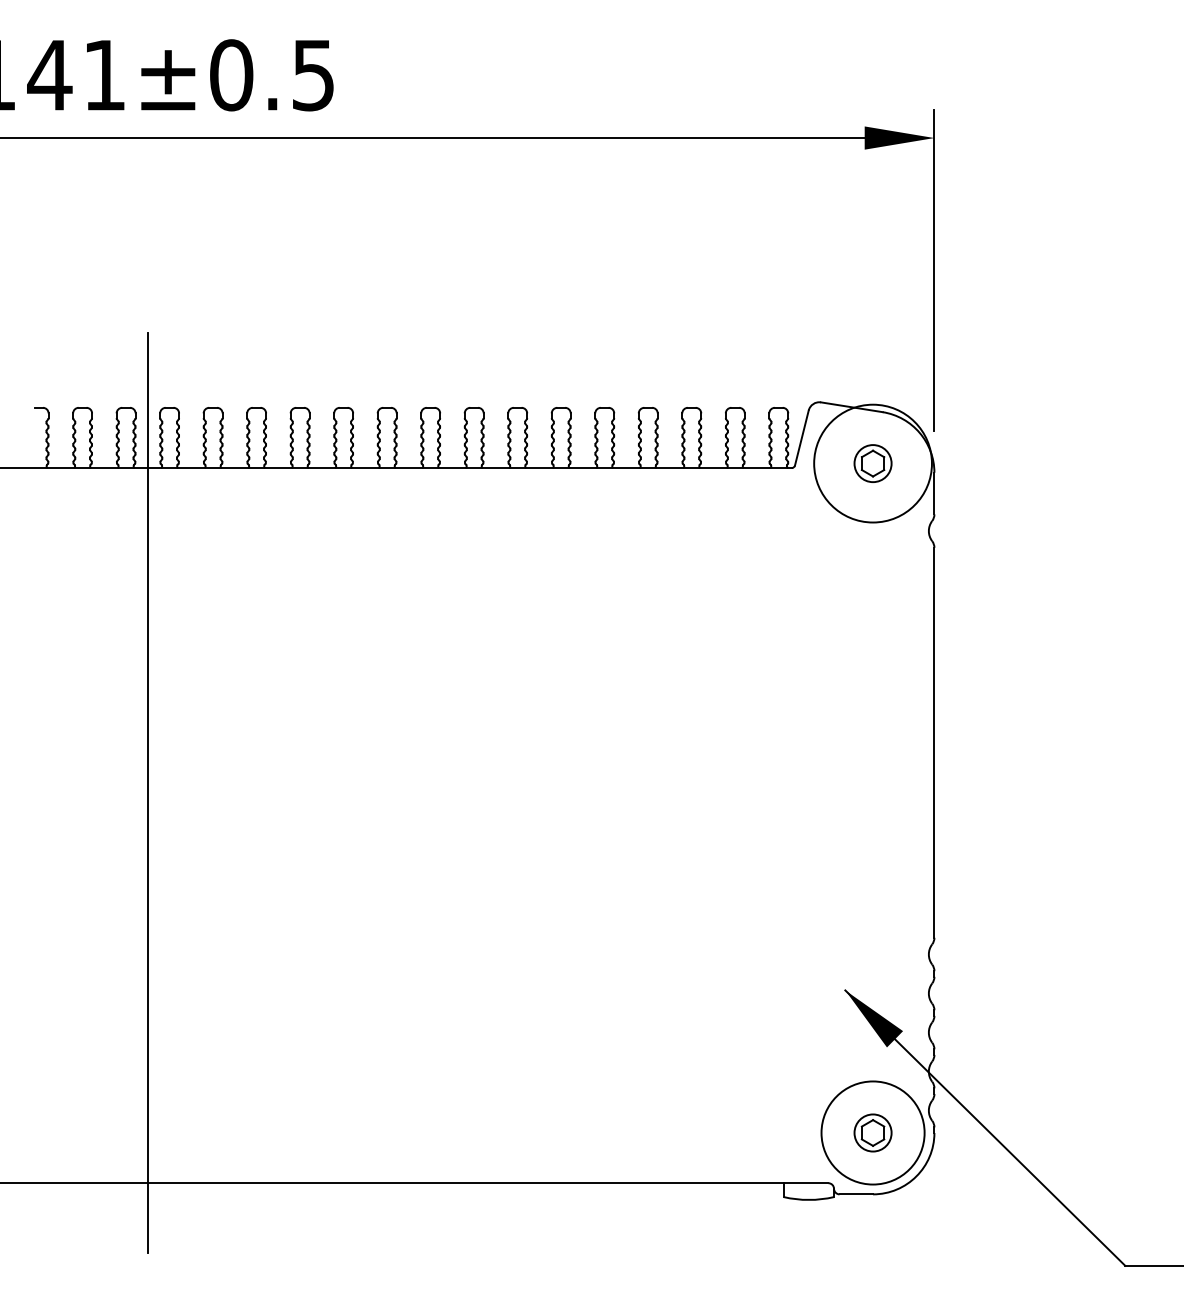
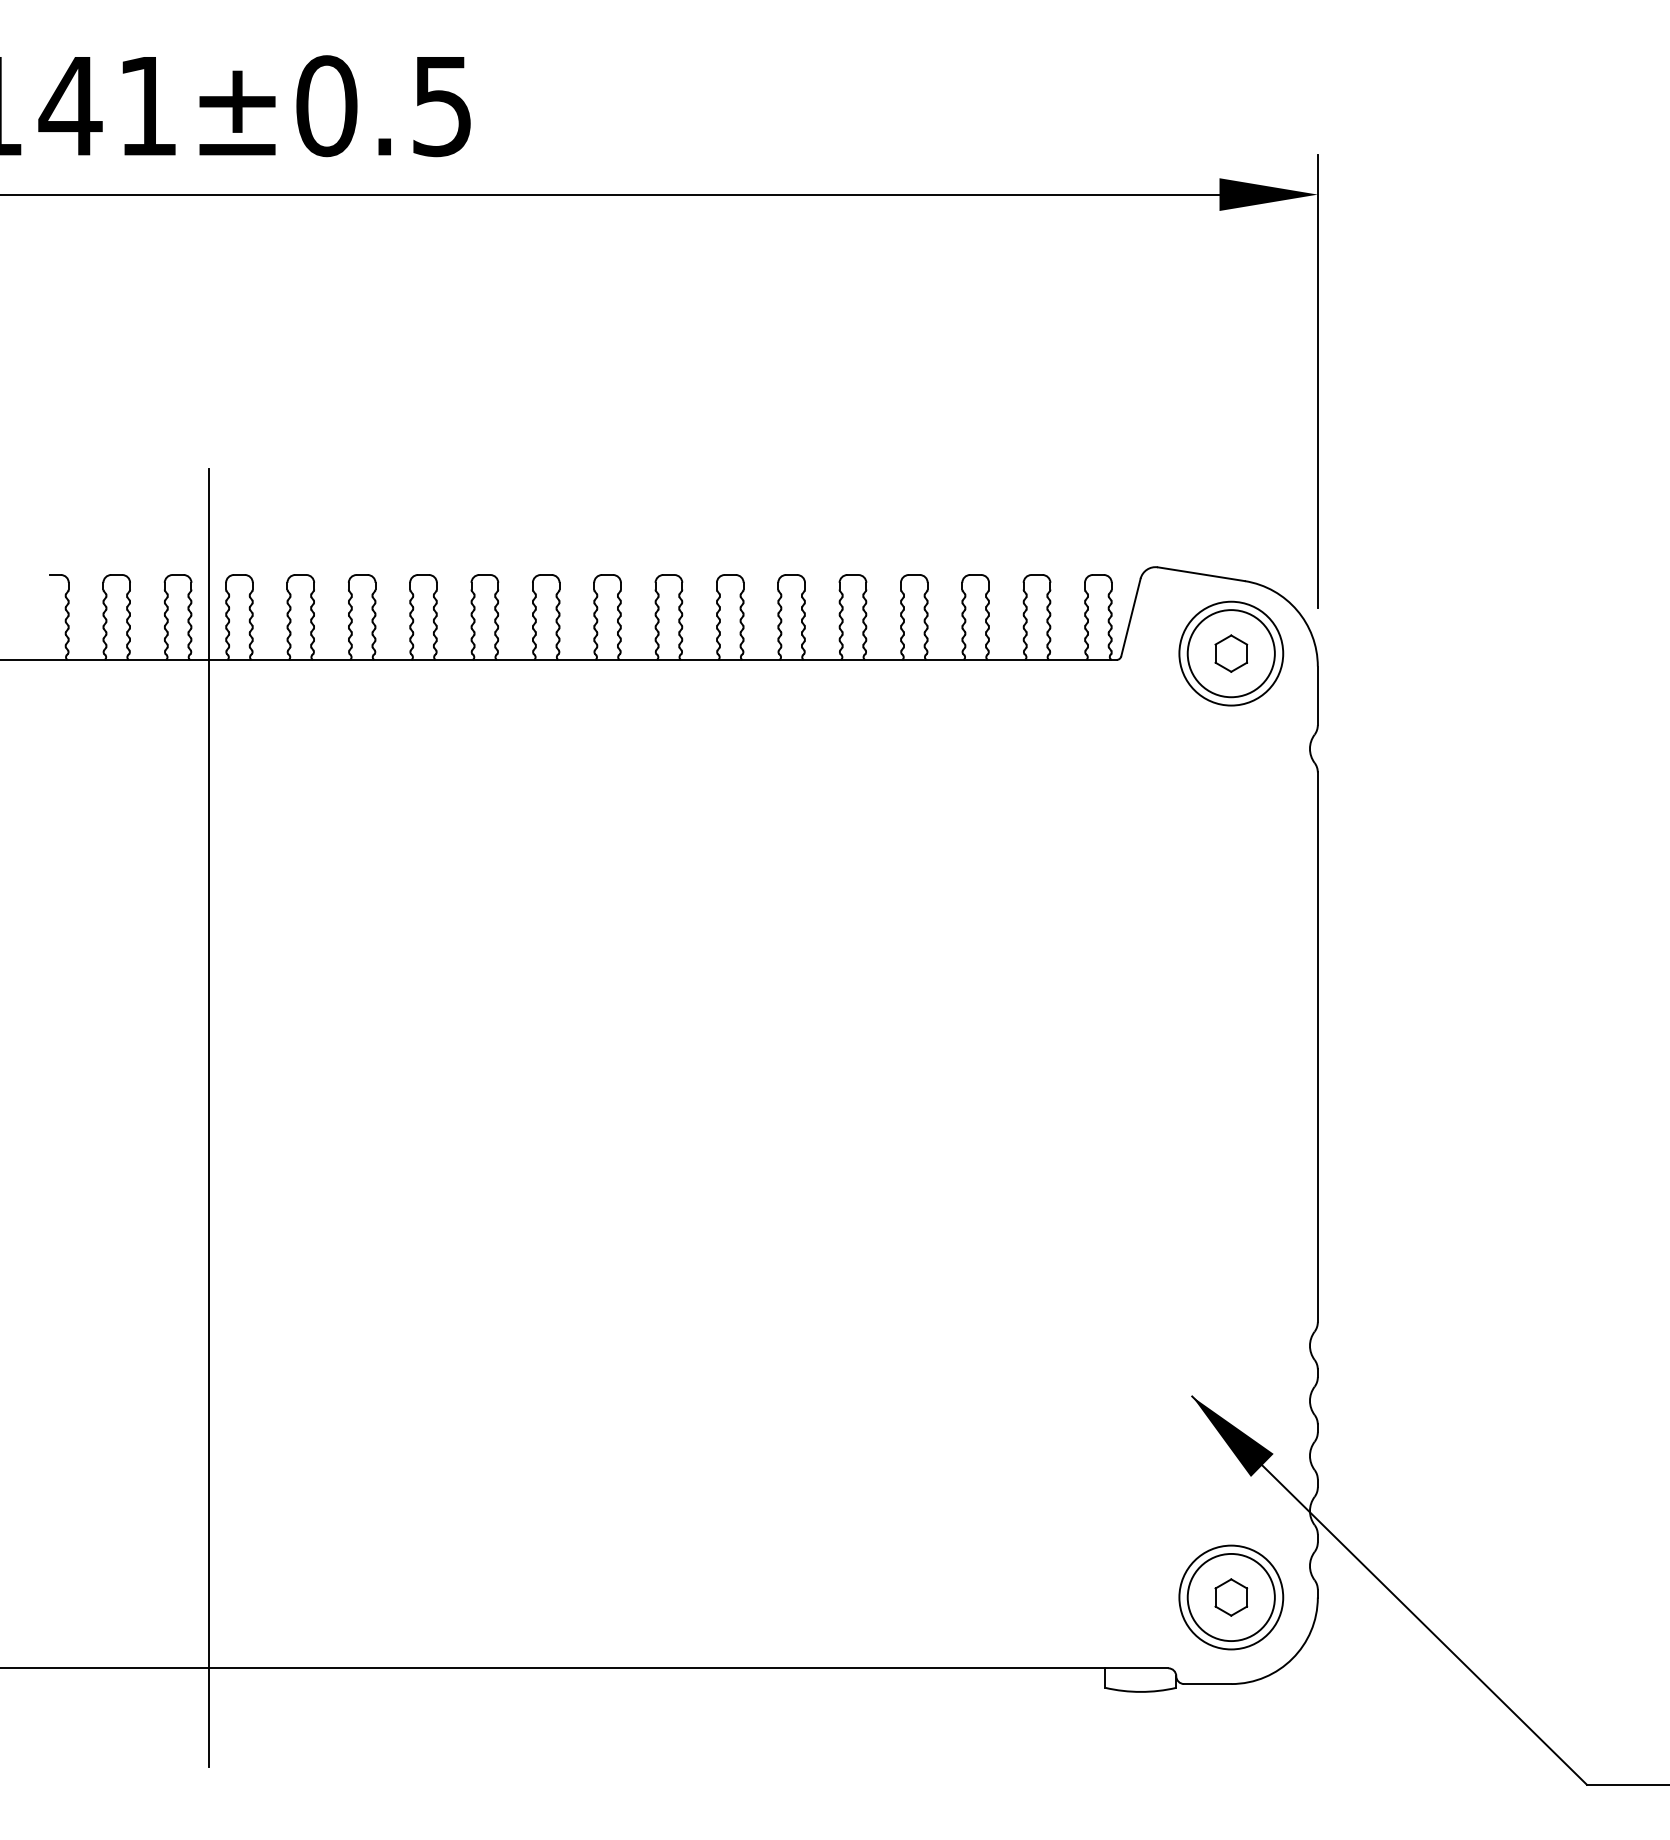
circle: (872, 463) -> (1230, 653), size x1.67
circle: (873, 463) -> (1231, 653), size x0.62
circle: (872, 1132) -> (1230, 1597), size x1.67
circle: (873, 1132) -> (1231, 1597), size x0.71

